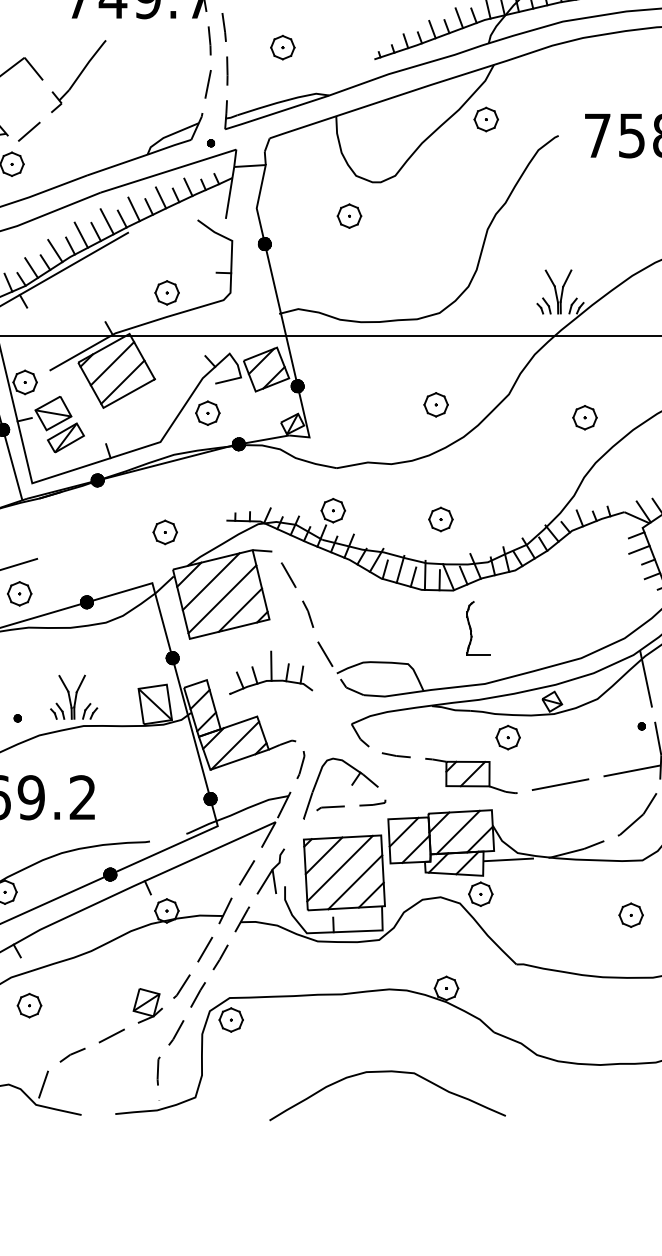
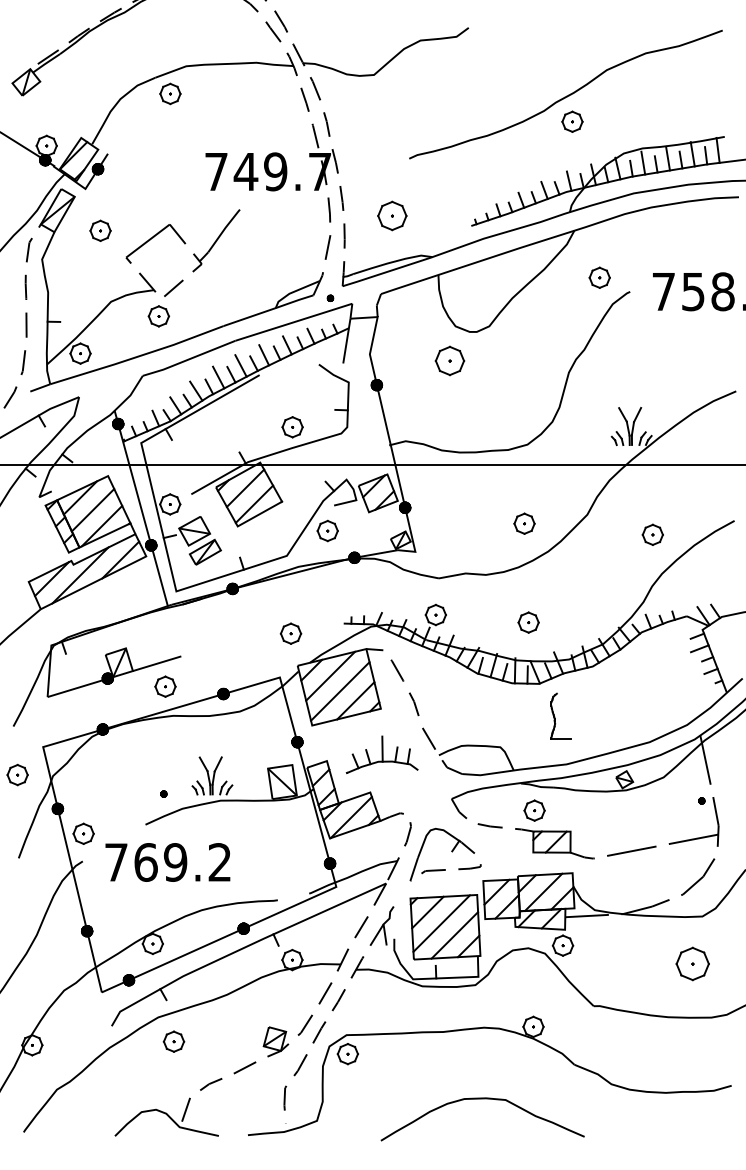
part: (282, 47) -> (392, 215), size x1.4
part: (485, 119) -> (599, 277), moved
part: (349, 216) -> (449, 361), size x1.4
part: (508, 737) -> (534, 810), moved
part: (630, 914) -> (692, 963), size x1.6

